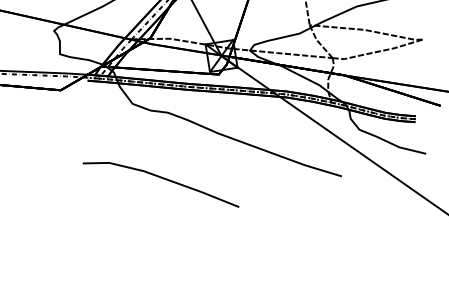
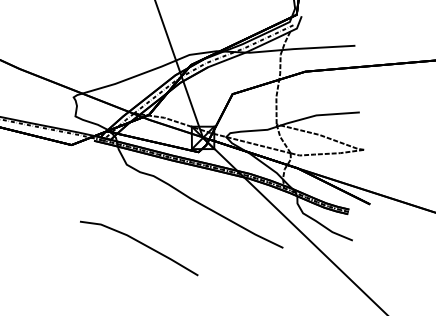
line: (163, 179) -> (141, 244), moved

